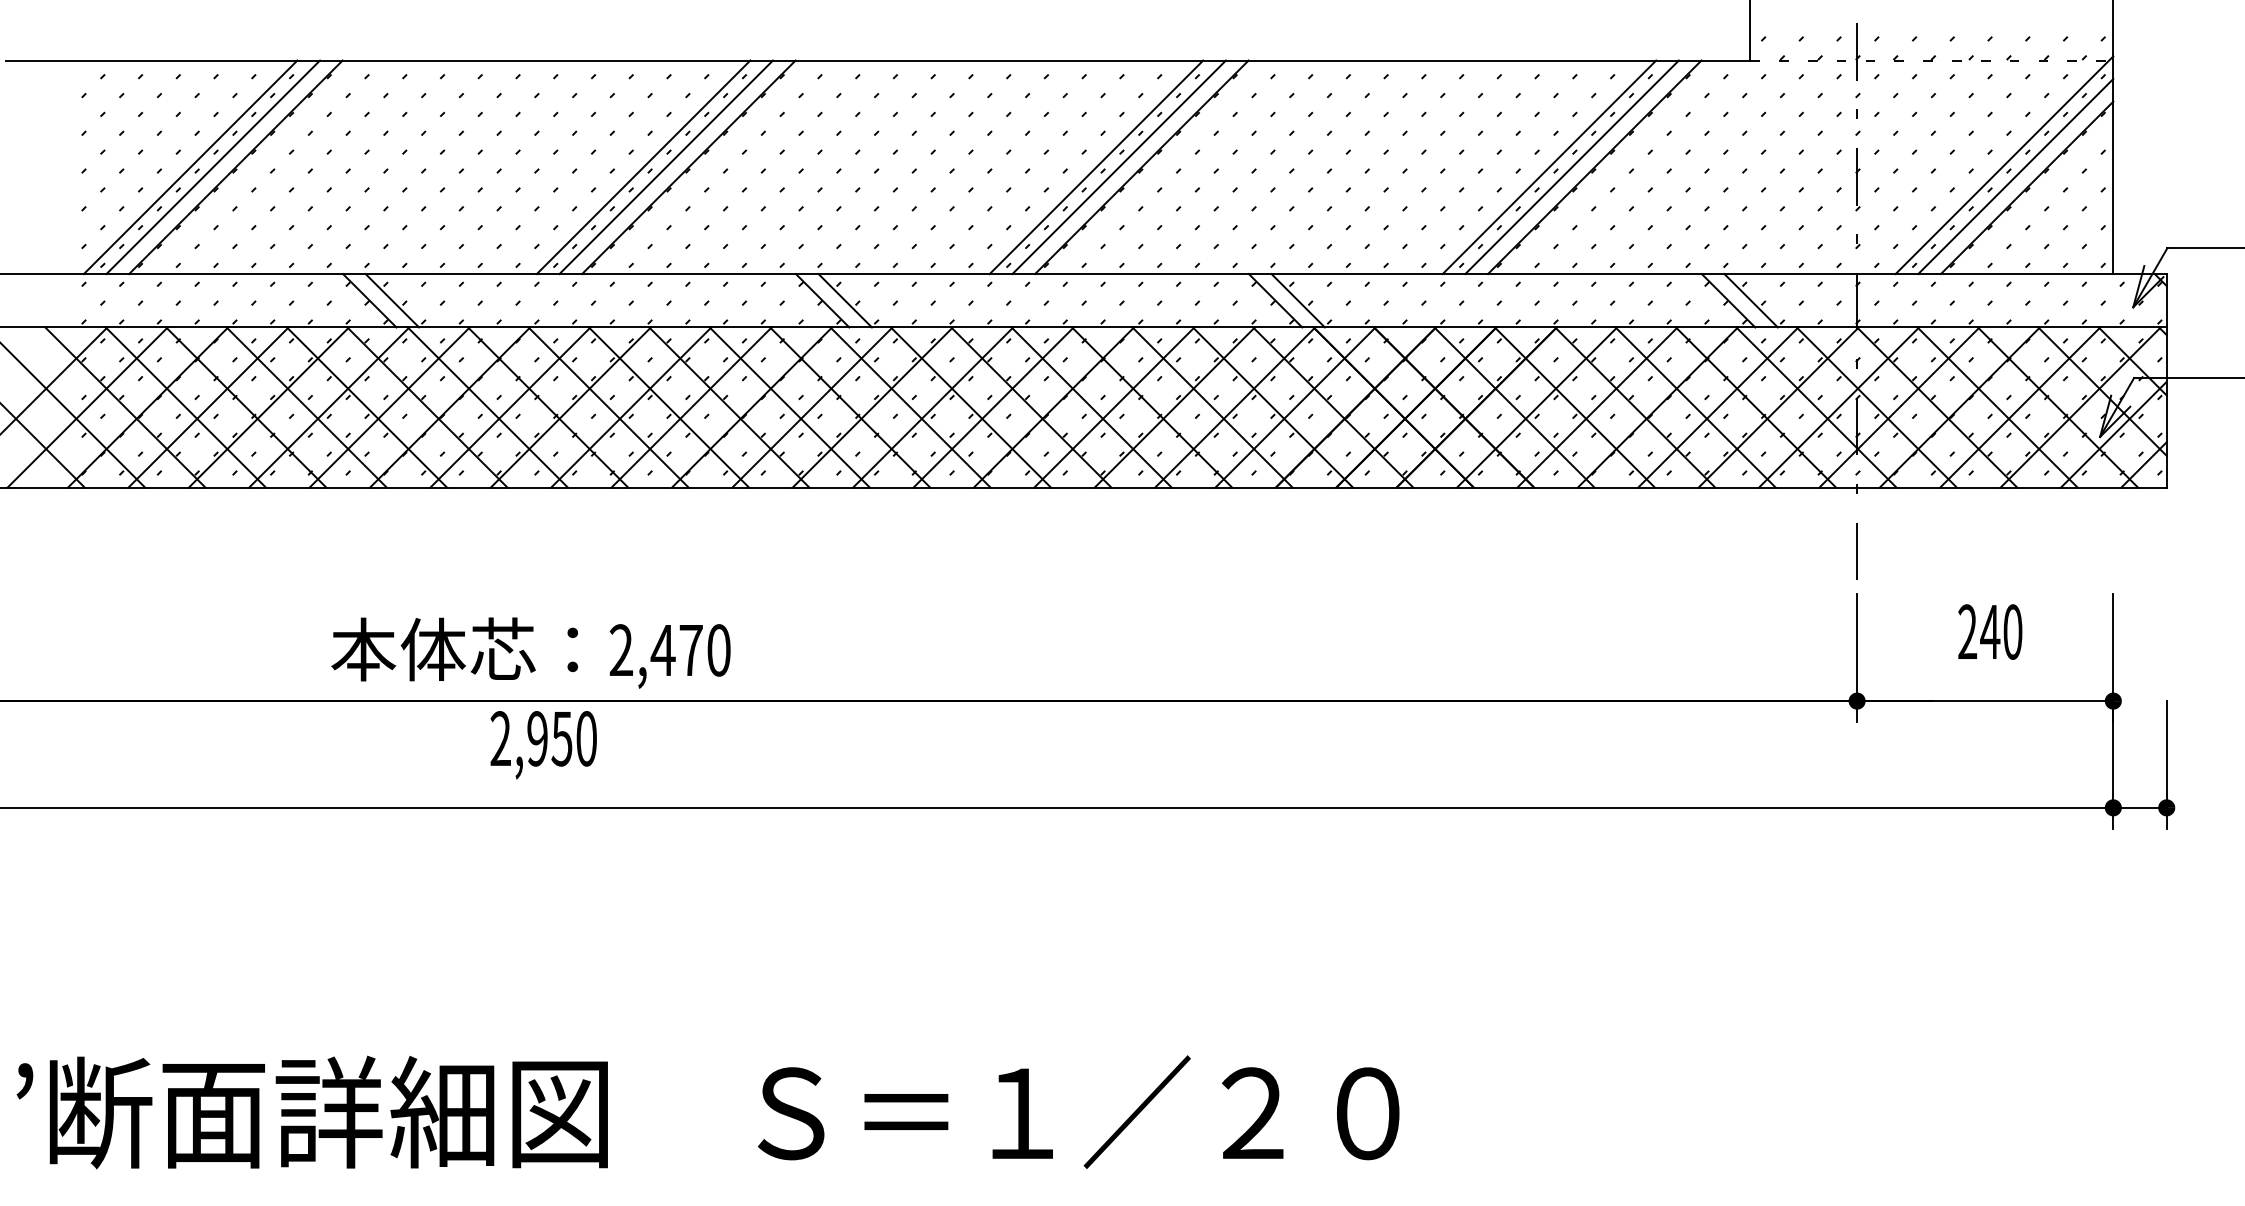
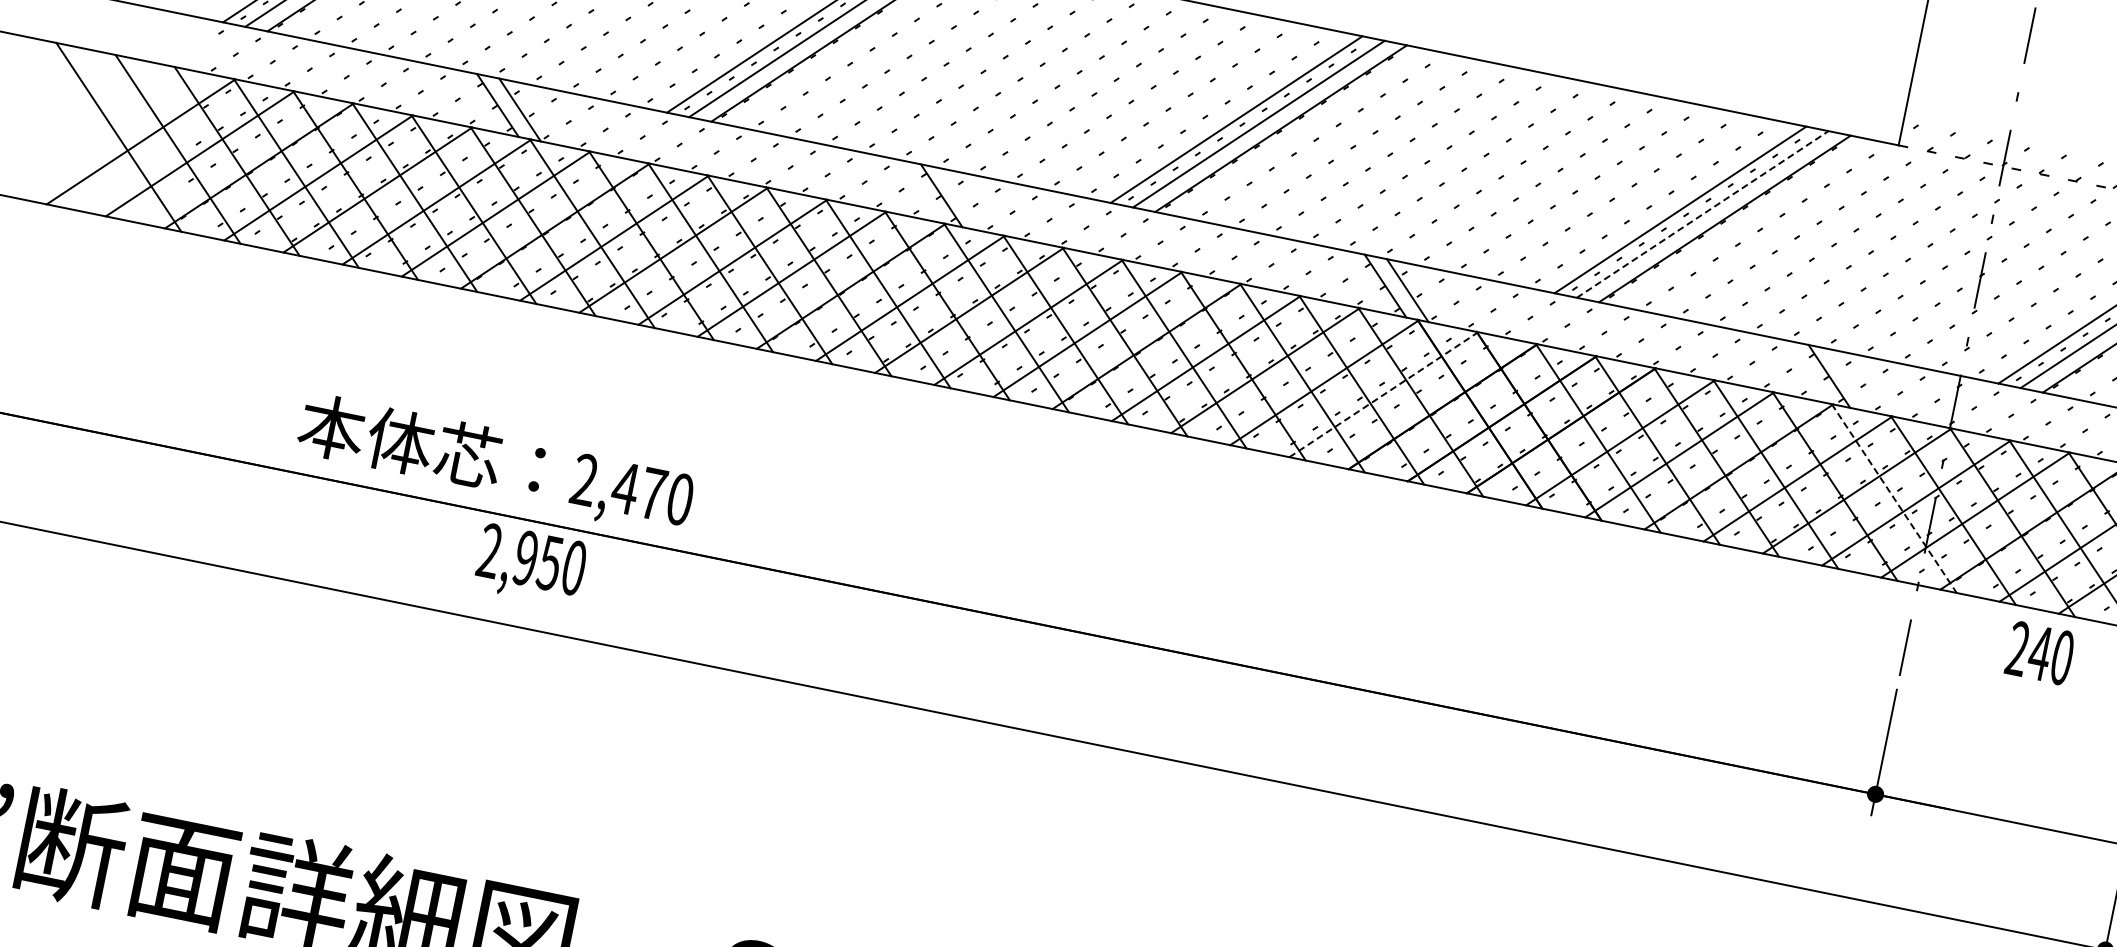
line: (1572, 167) -> (1703, 214), solid -> dashed
line: (844, 300) -> (963, 199), removed
line: (1750, 300) -> (1850, 380), removed
line: (1295, 407) -> (1383, 394), solid -> dashed
line: (1816, 407) -> (1894, 498), solid -> dashed
text: (1990, 631) -> (2040, 652), moved
text: (530, 652) -> (495, 463), moved
text: (543, 745) -> (530, 566), moved

